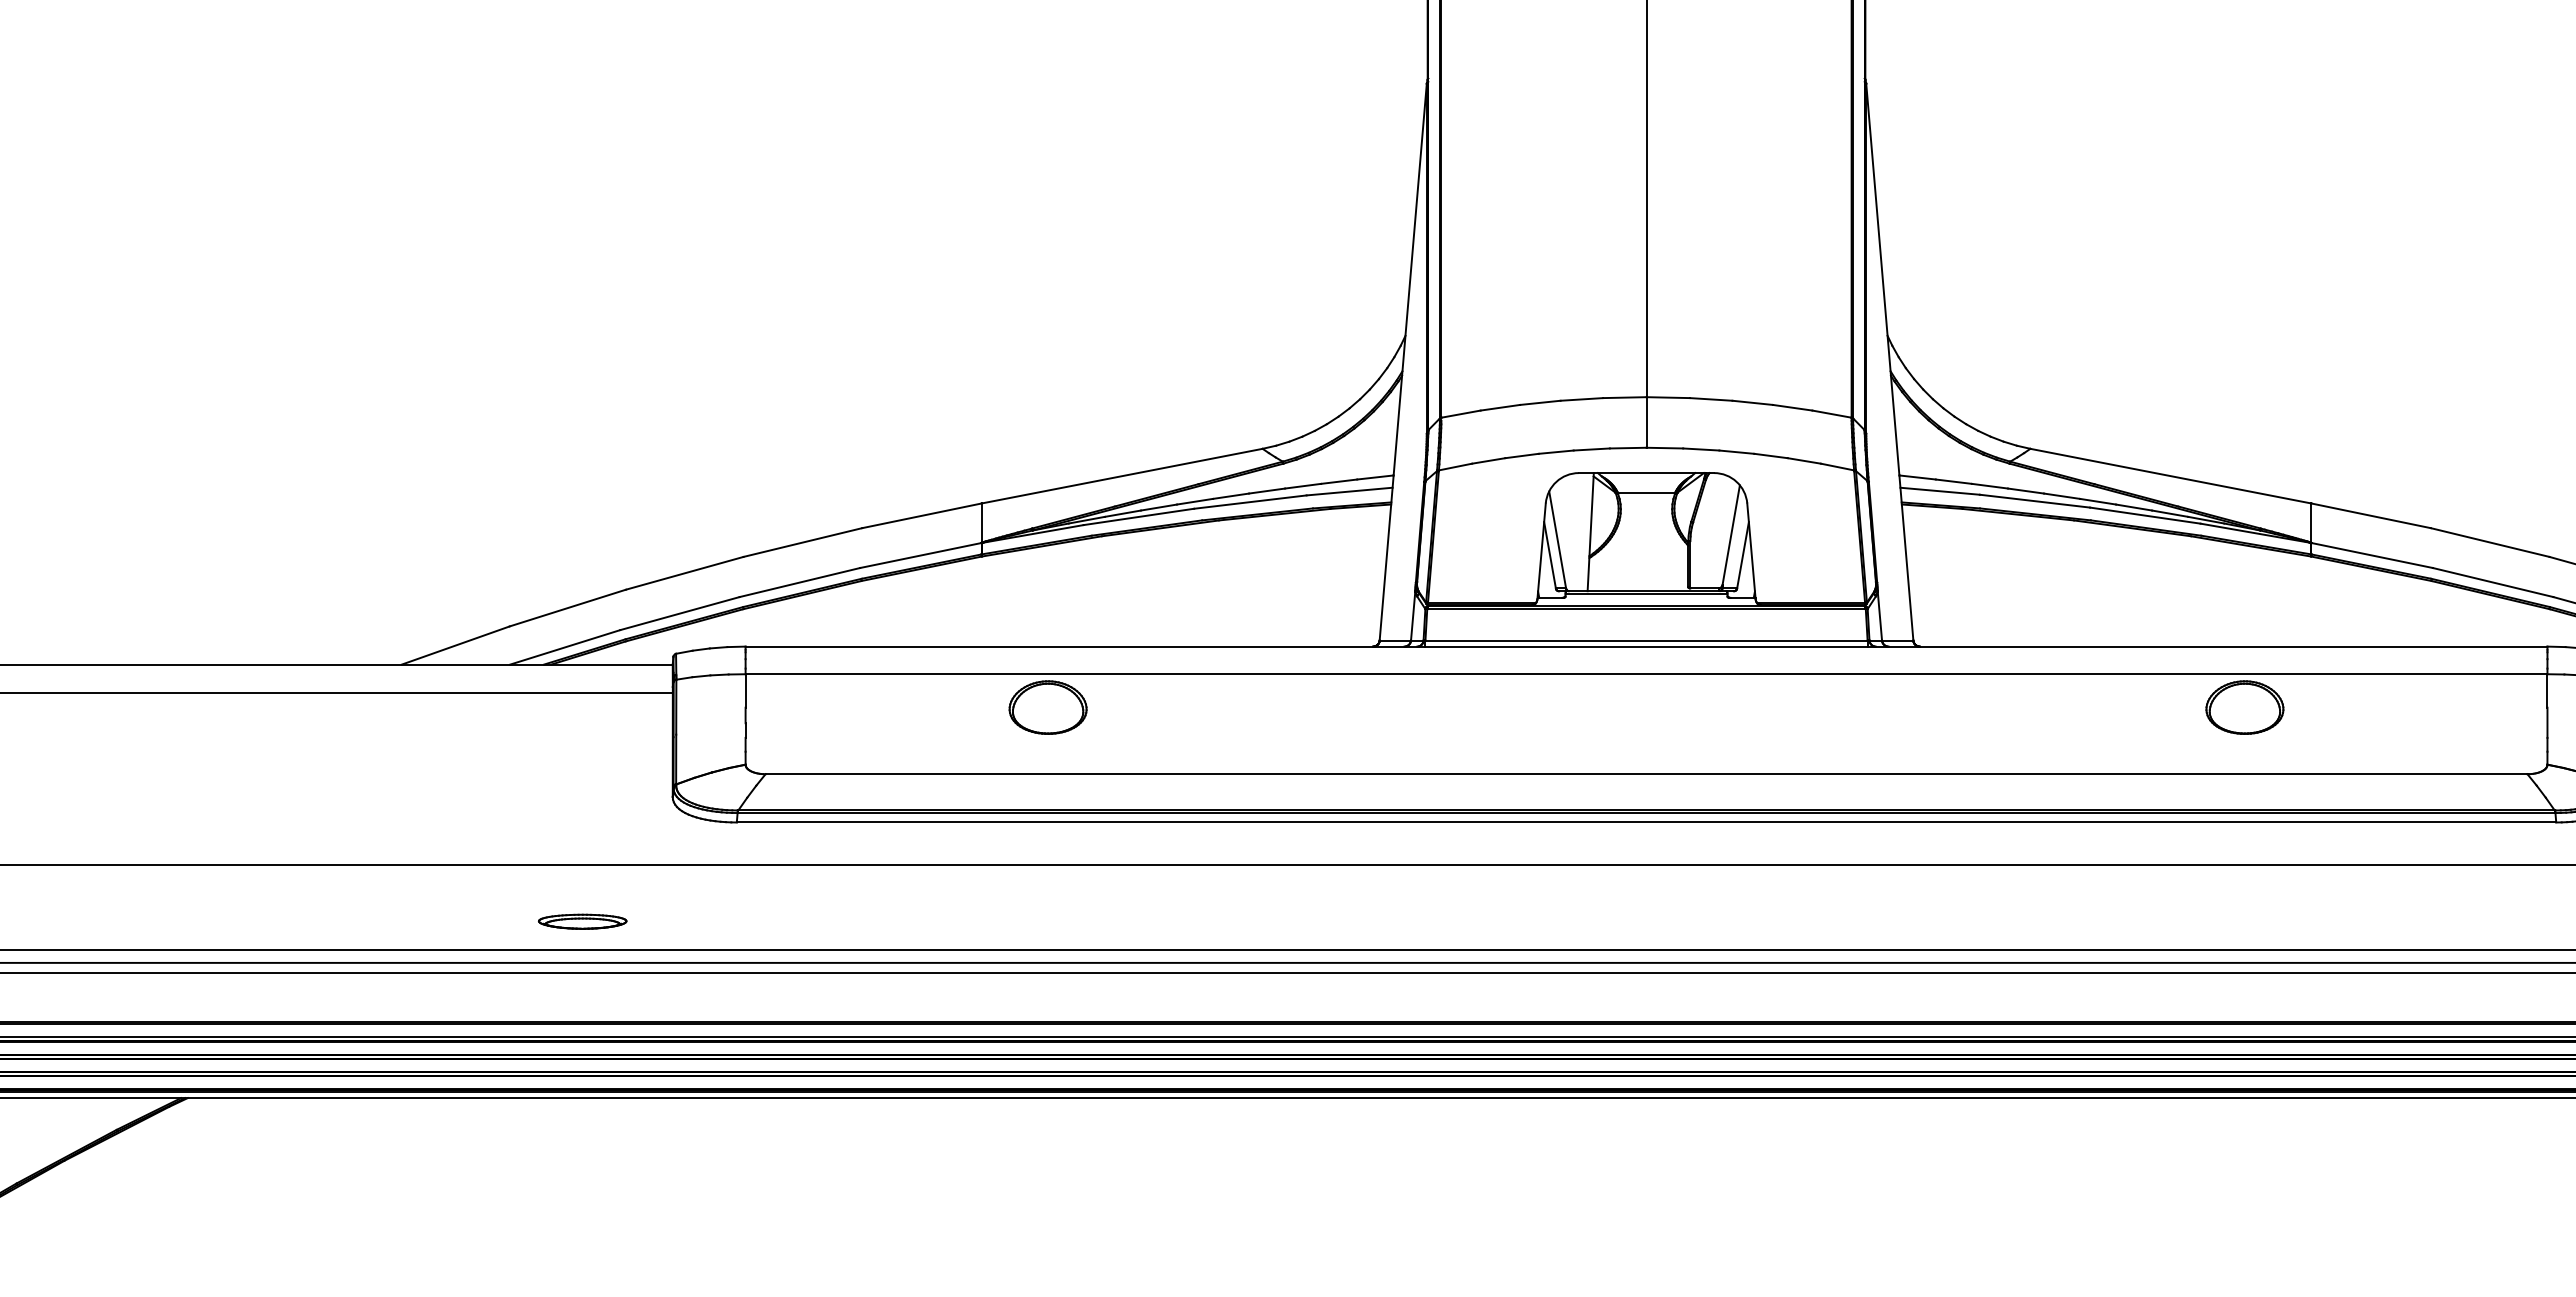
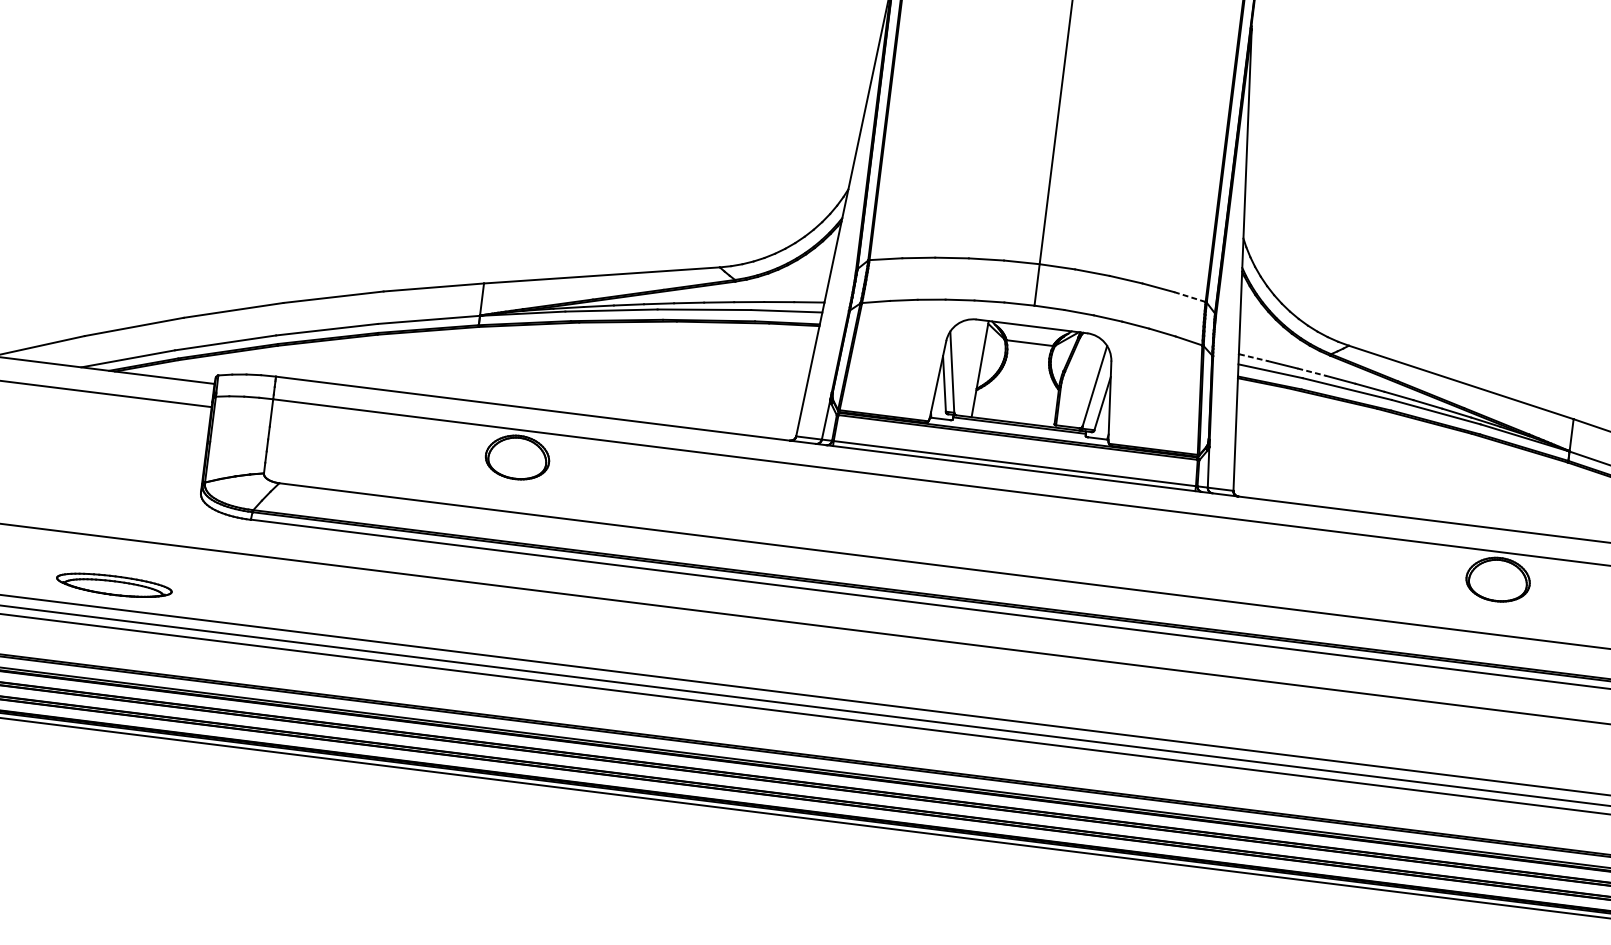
line: (1832, 414) -> (1190, 297), solid -> dashed
line: (1918, 477) -> (1254, 357), solid -> dashed
line: (1990, 486) -> (1312, 372), solid -> dashed
part: (582, 921) -> (114, 585), size x1.6

